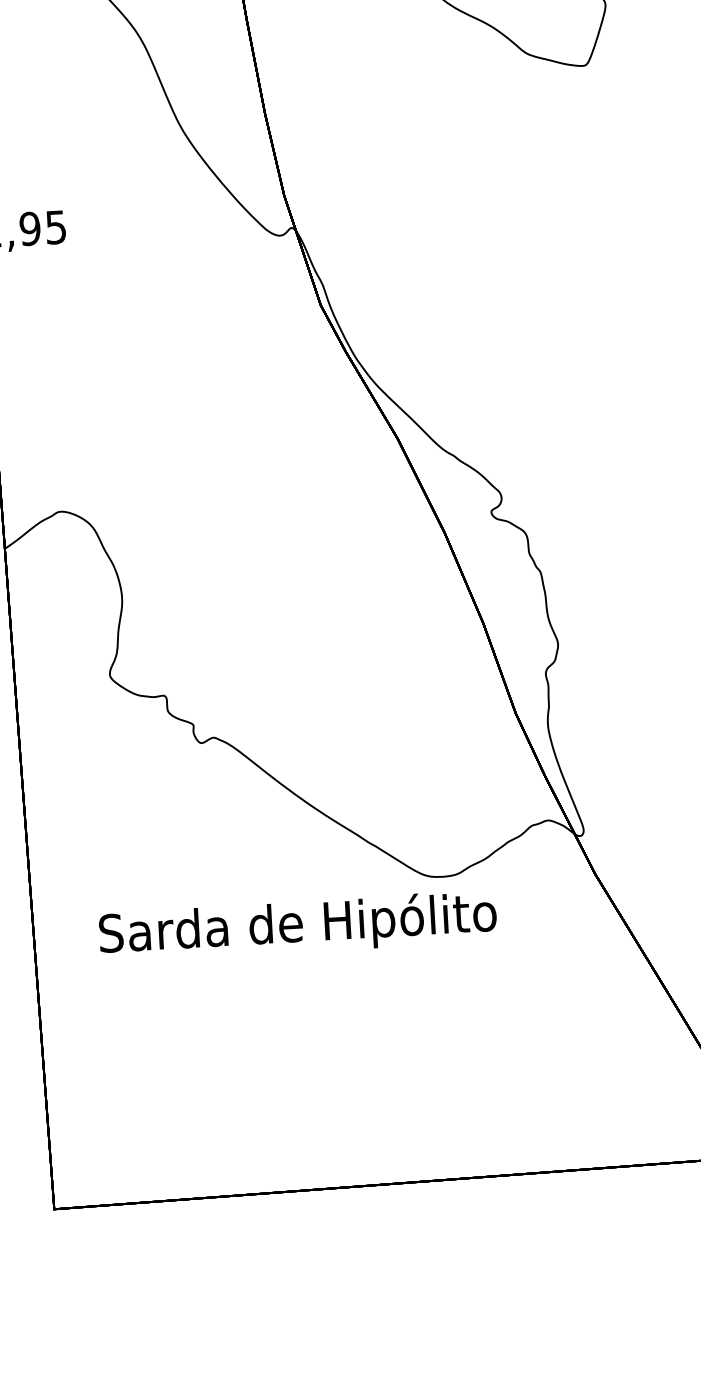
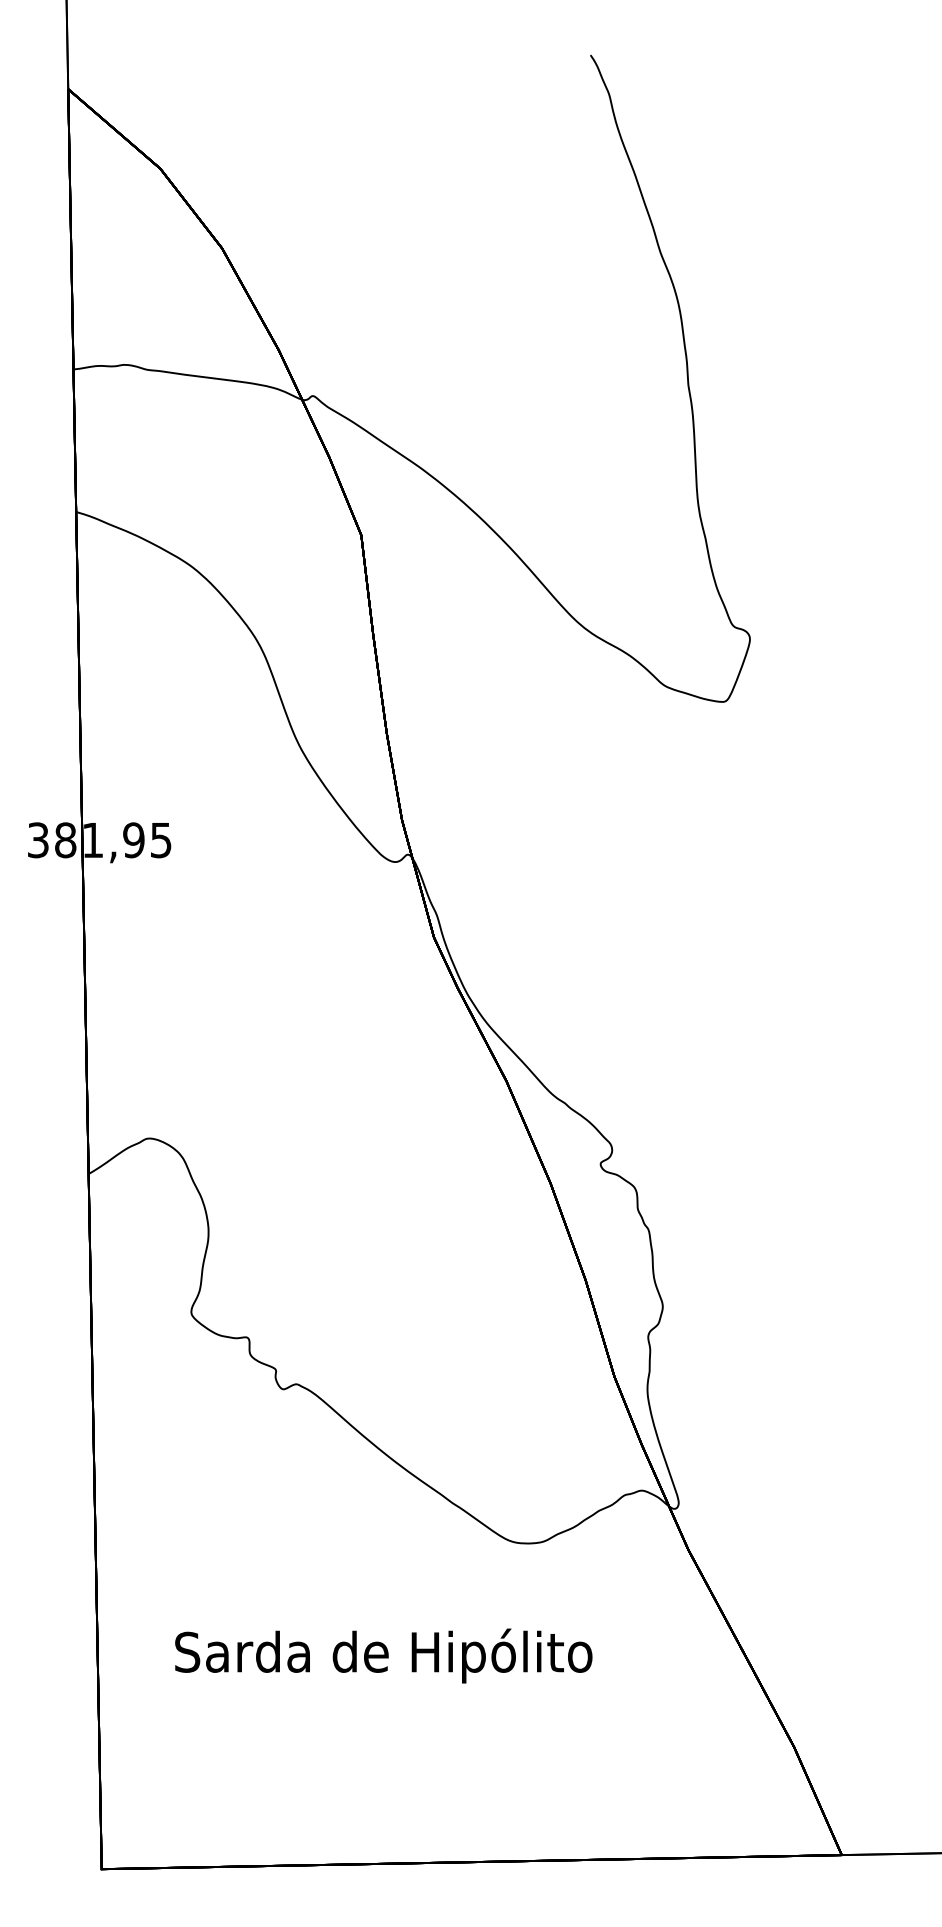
text: (297, 925) -> (383, 1655), moved

